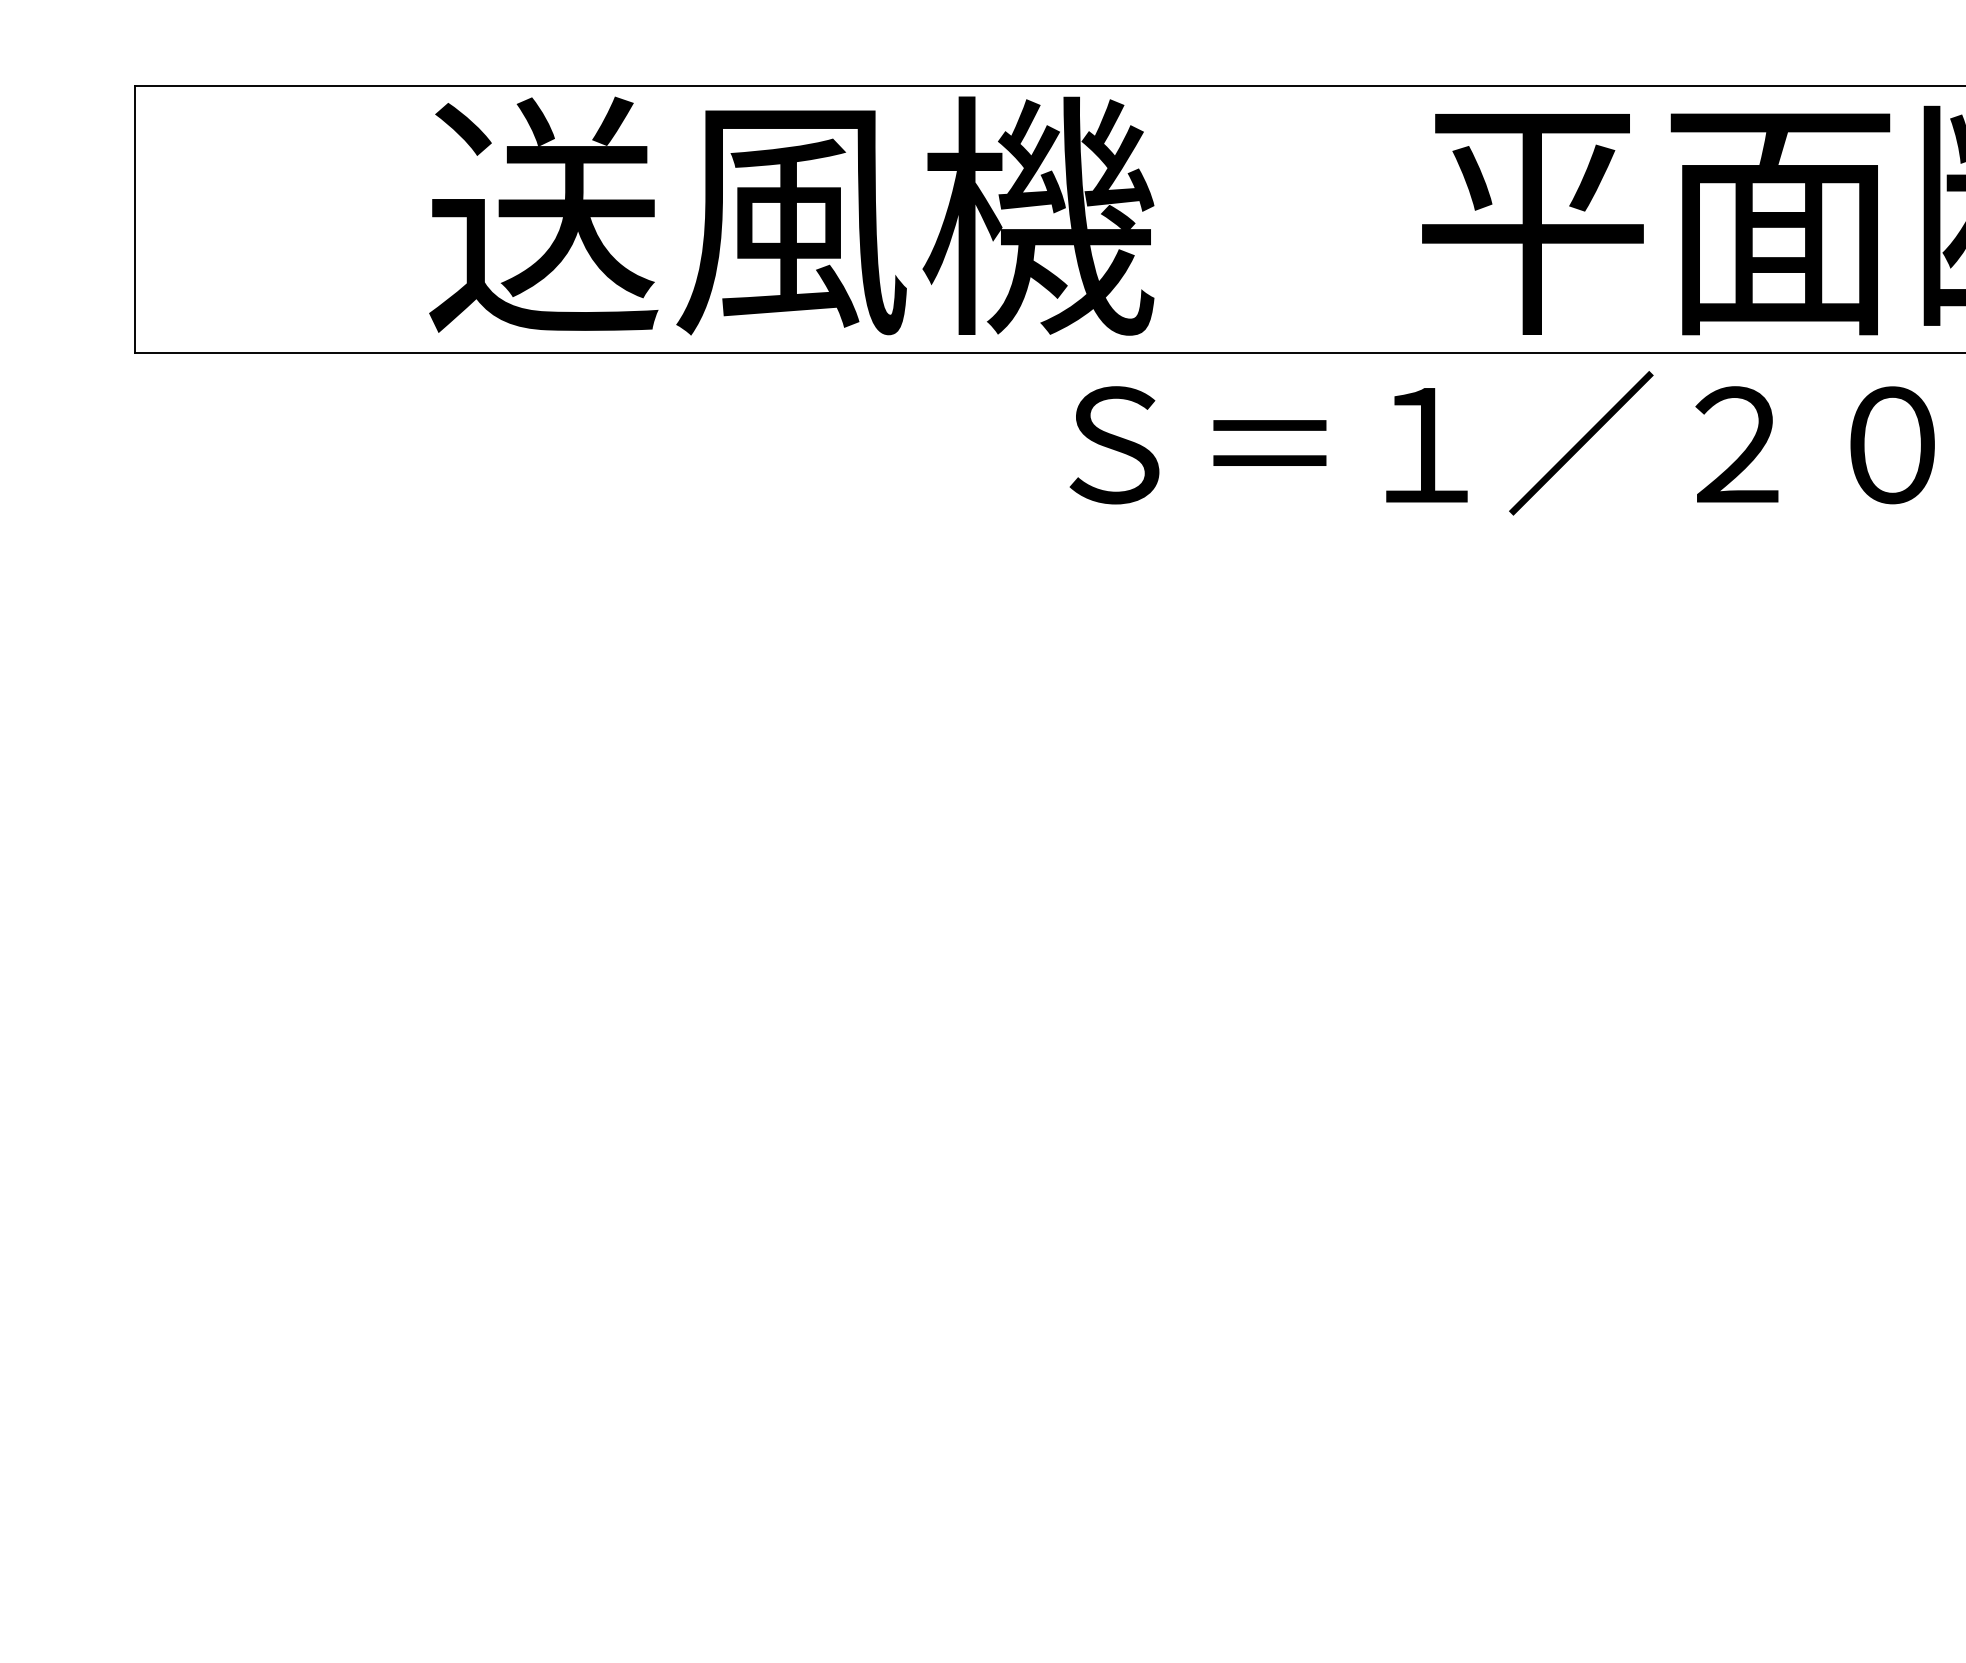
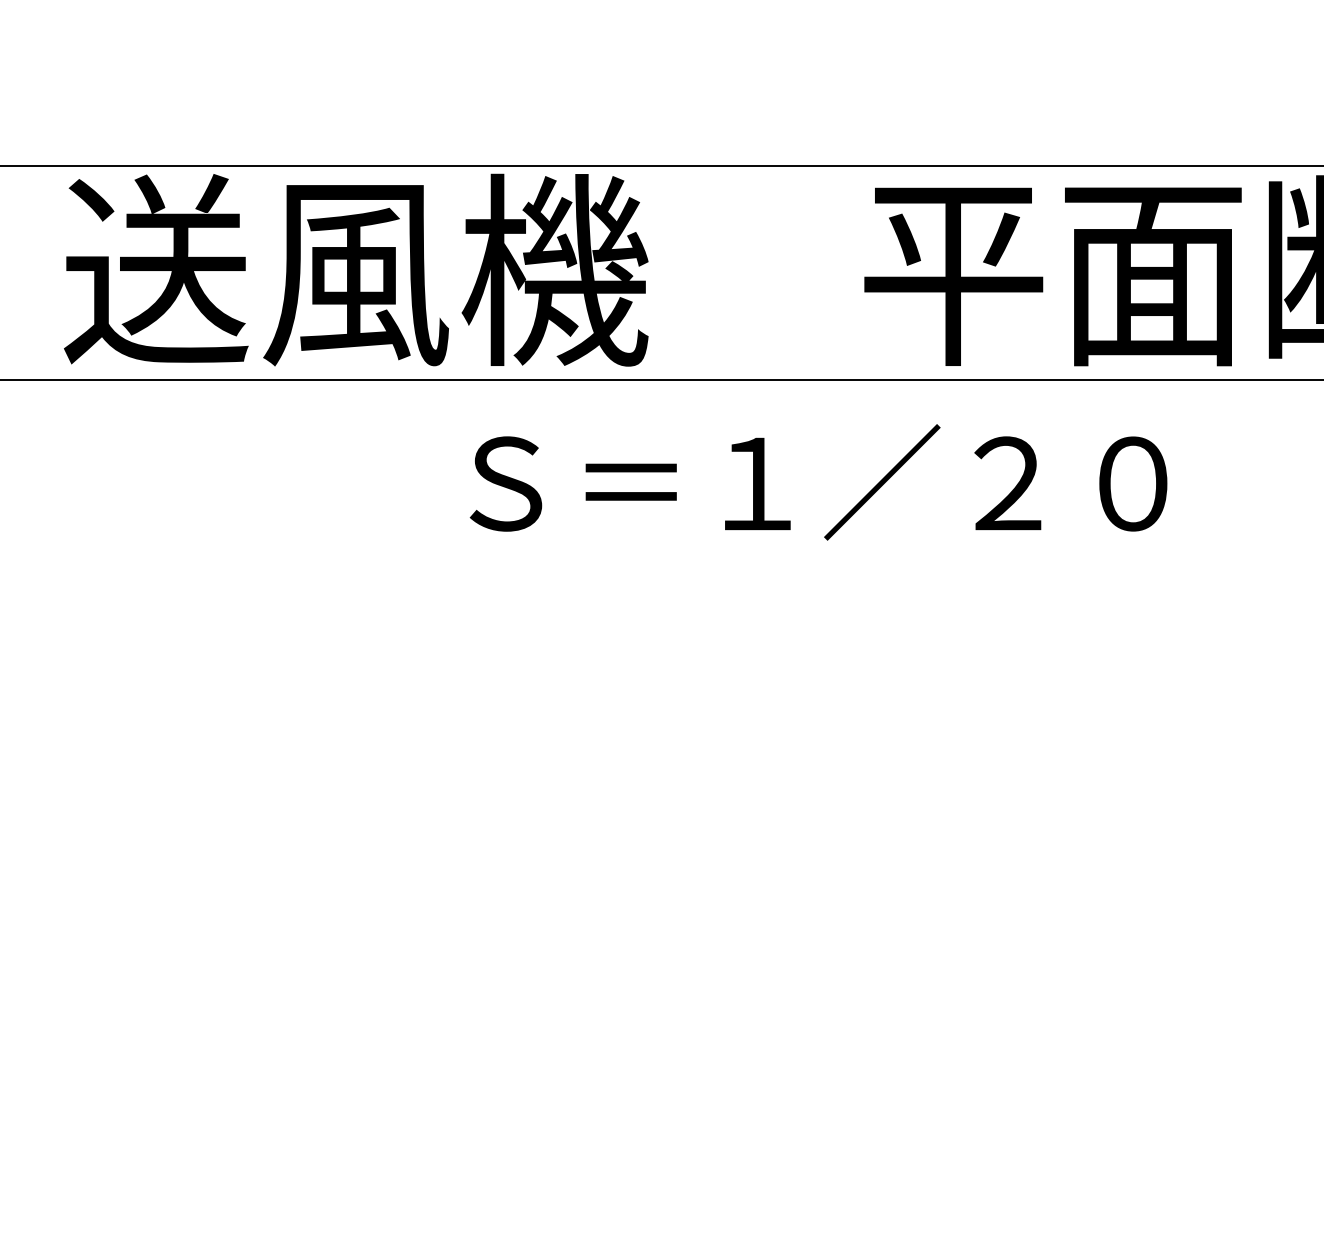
text: (1501, 443) -> (817, 482), moved

